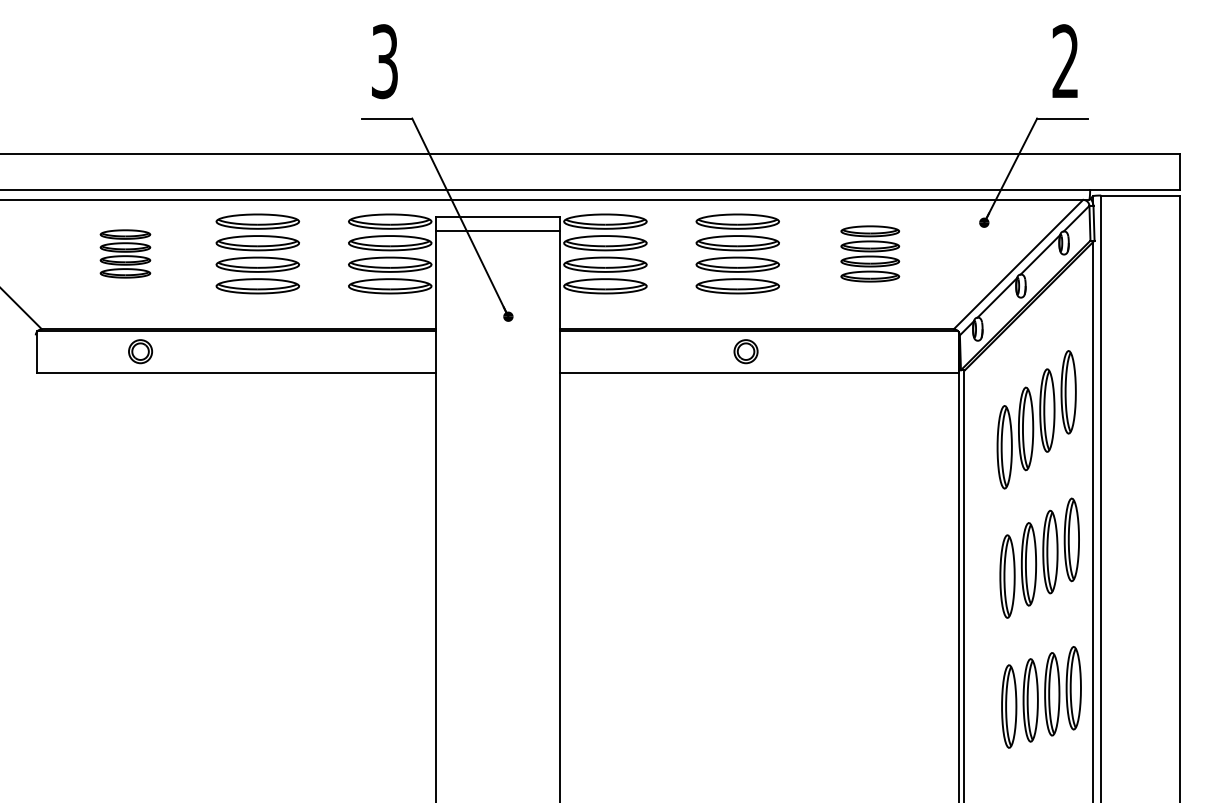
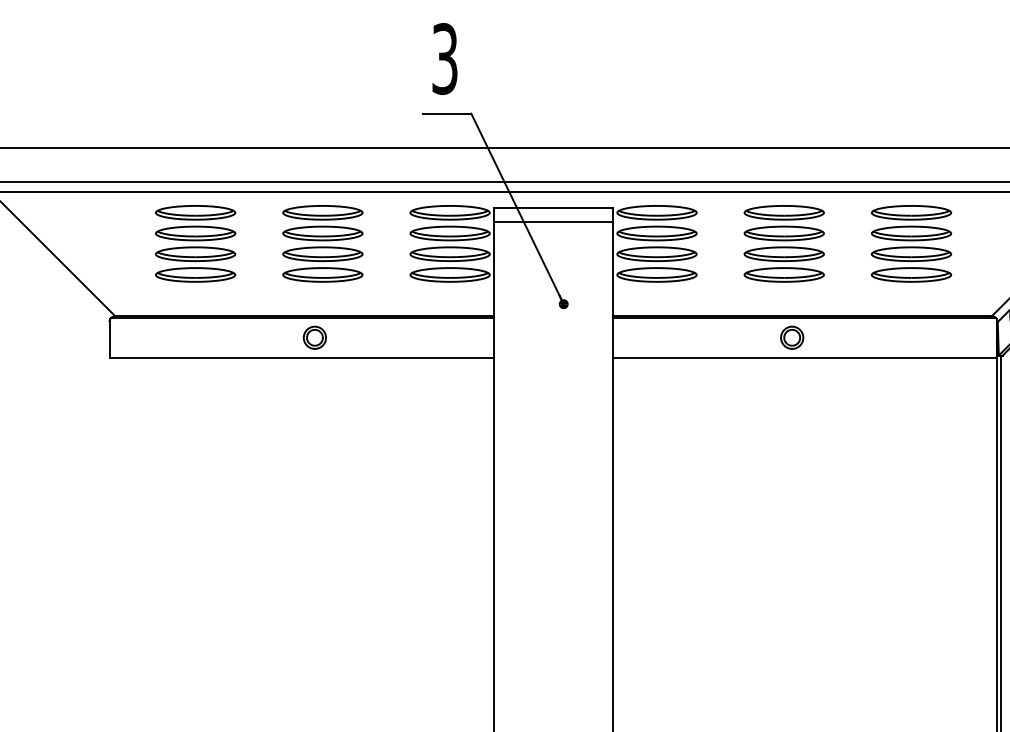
part: (125, 253) -> (195, 243), size x1.67
part: (870, 253) -> (911, 243), size x1.43
part: (140, 351) -> (314, 337), moved

